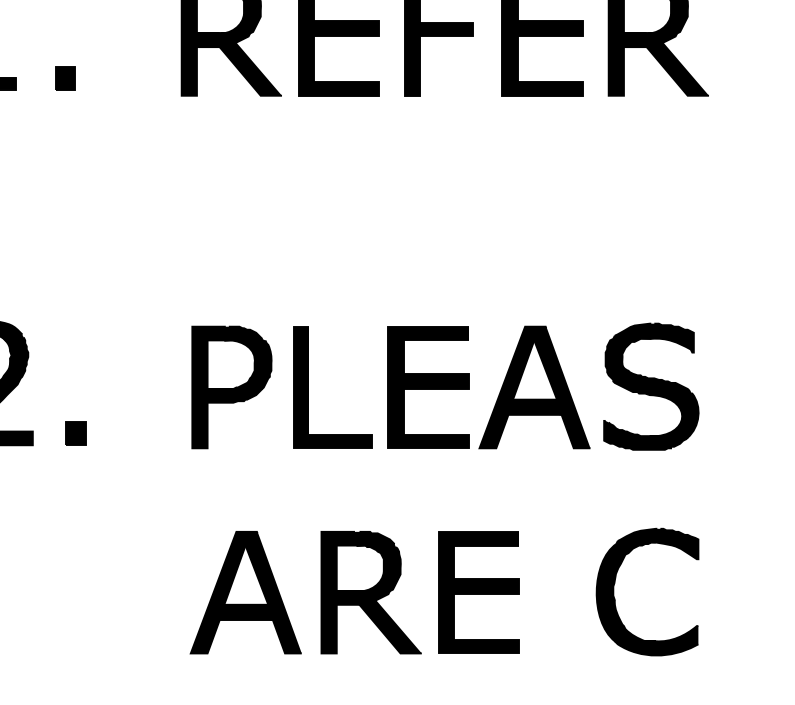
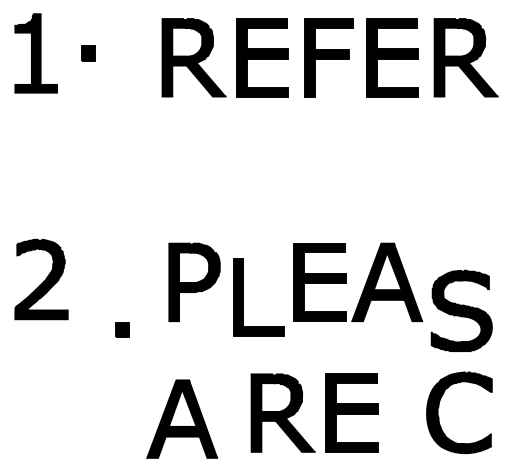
part: (65, 78) -> (88, 53), moved
part: (650, 386) -> (461, 310), moved
part: (308, 387) -> (243, 297), moved
part: (76, 433) -> (122, 329), moved
part: (244, 591) -> (181, 418), moved

